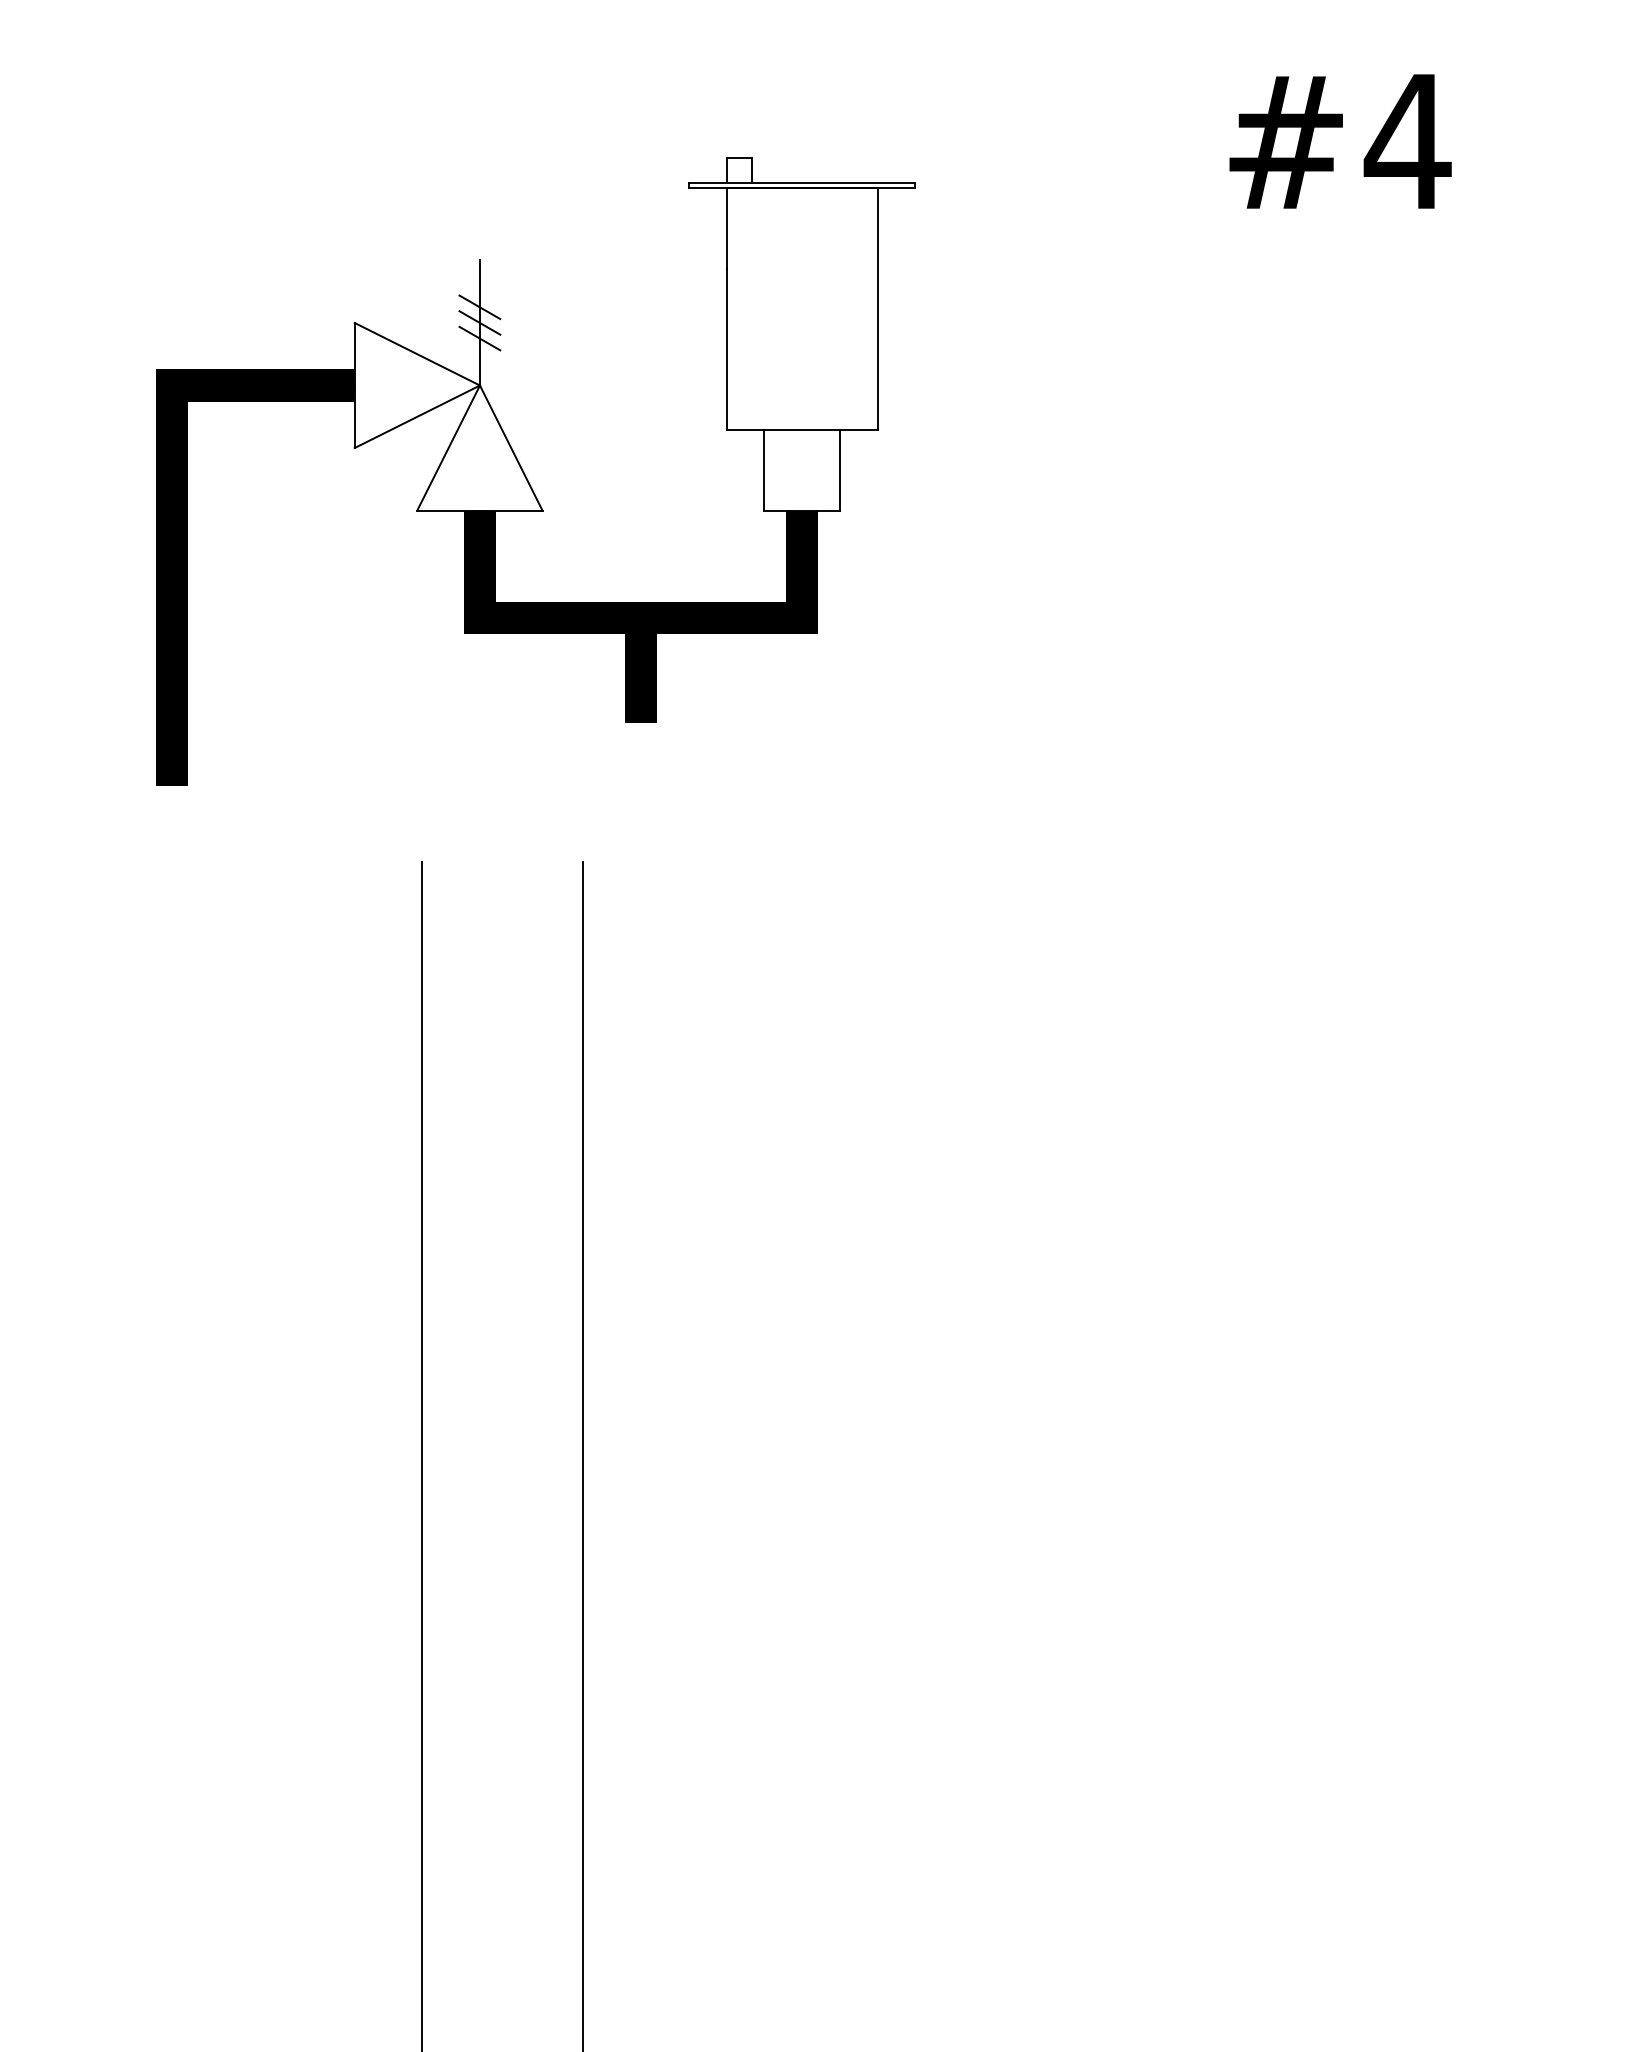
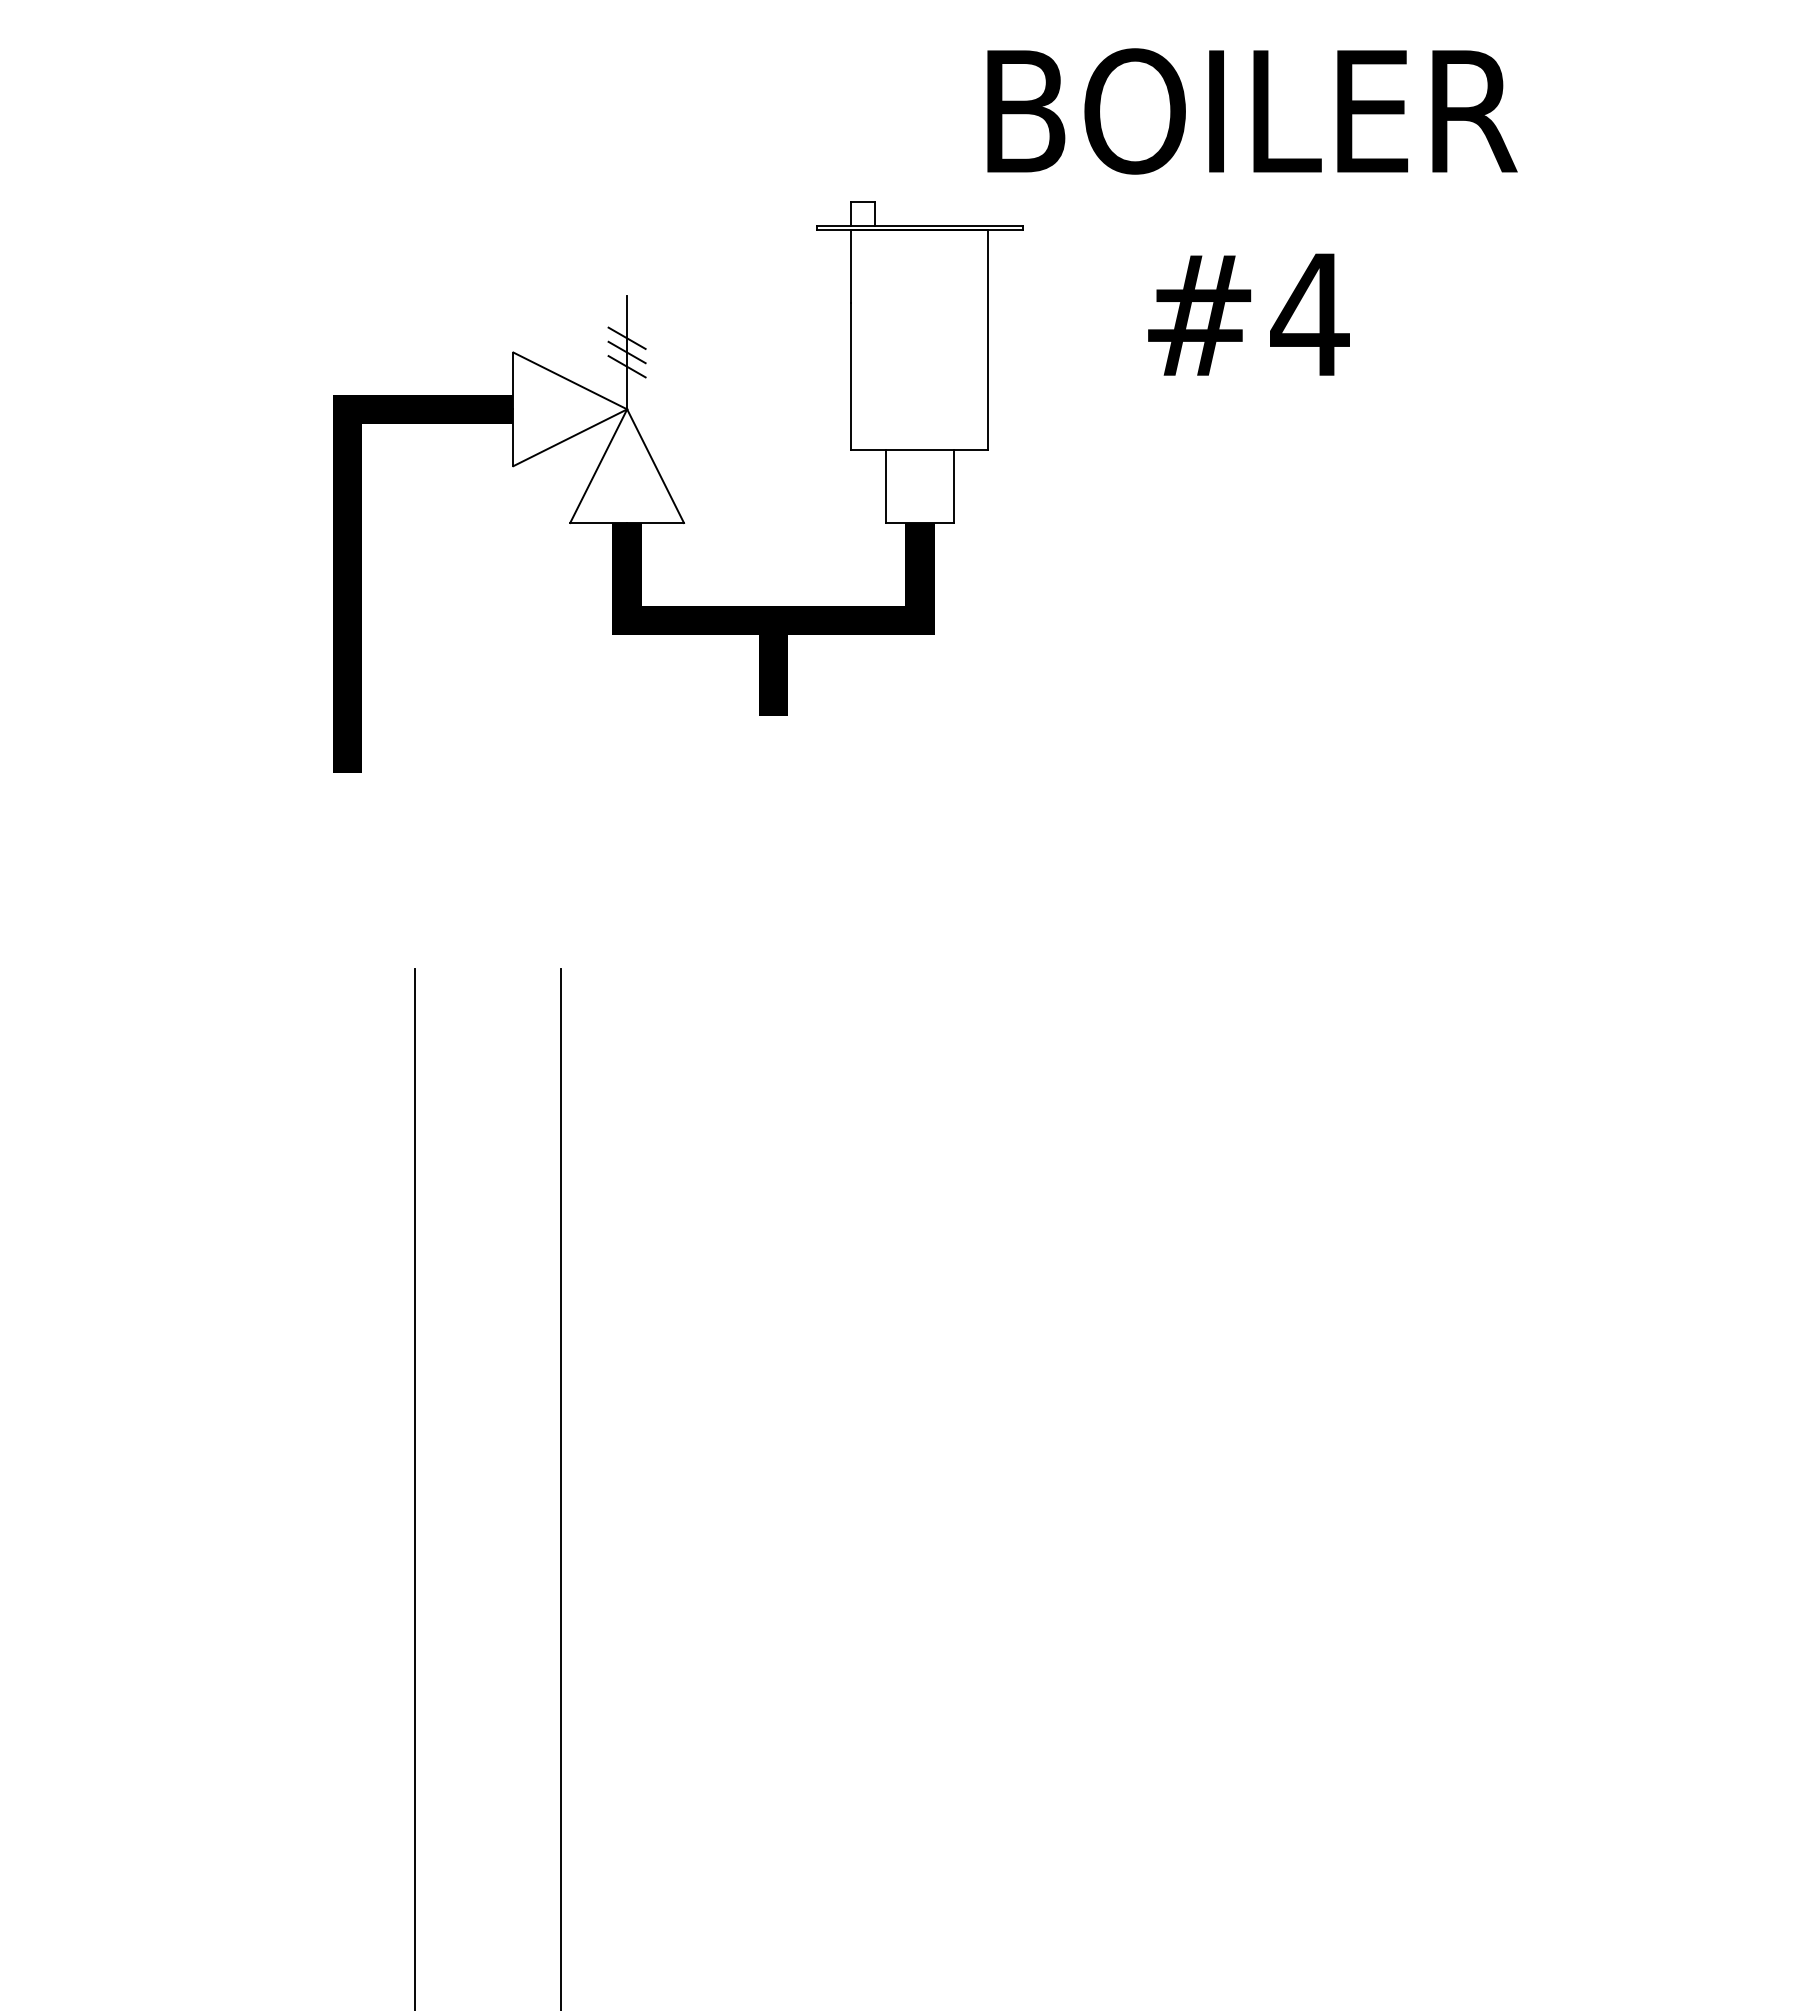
part: (526, 475) -> (669, 491), moved

